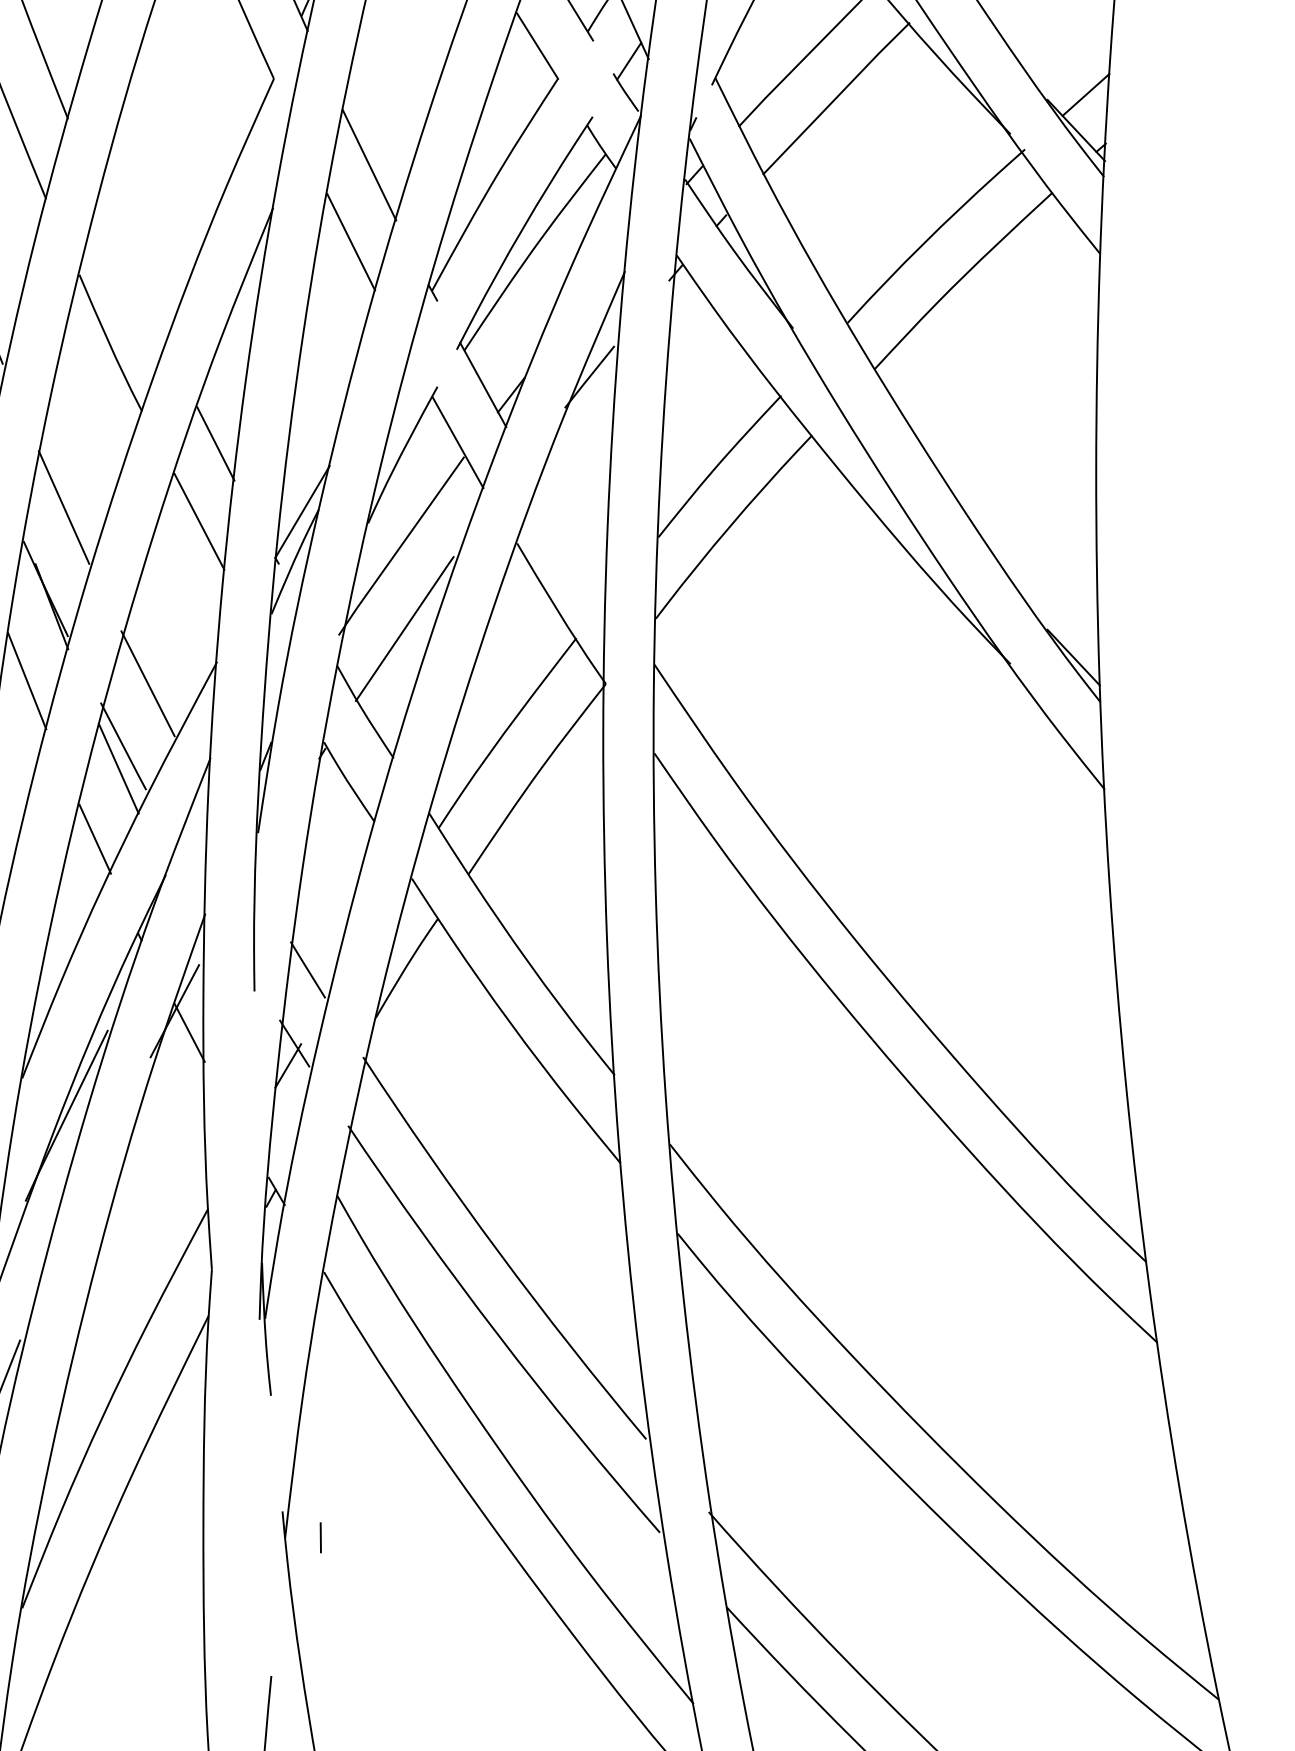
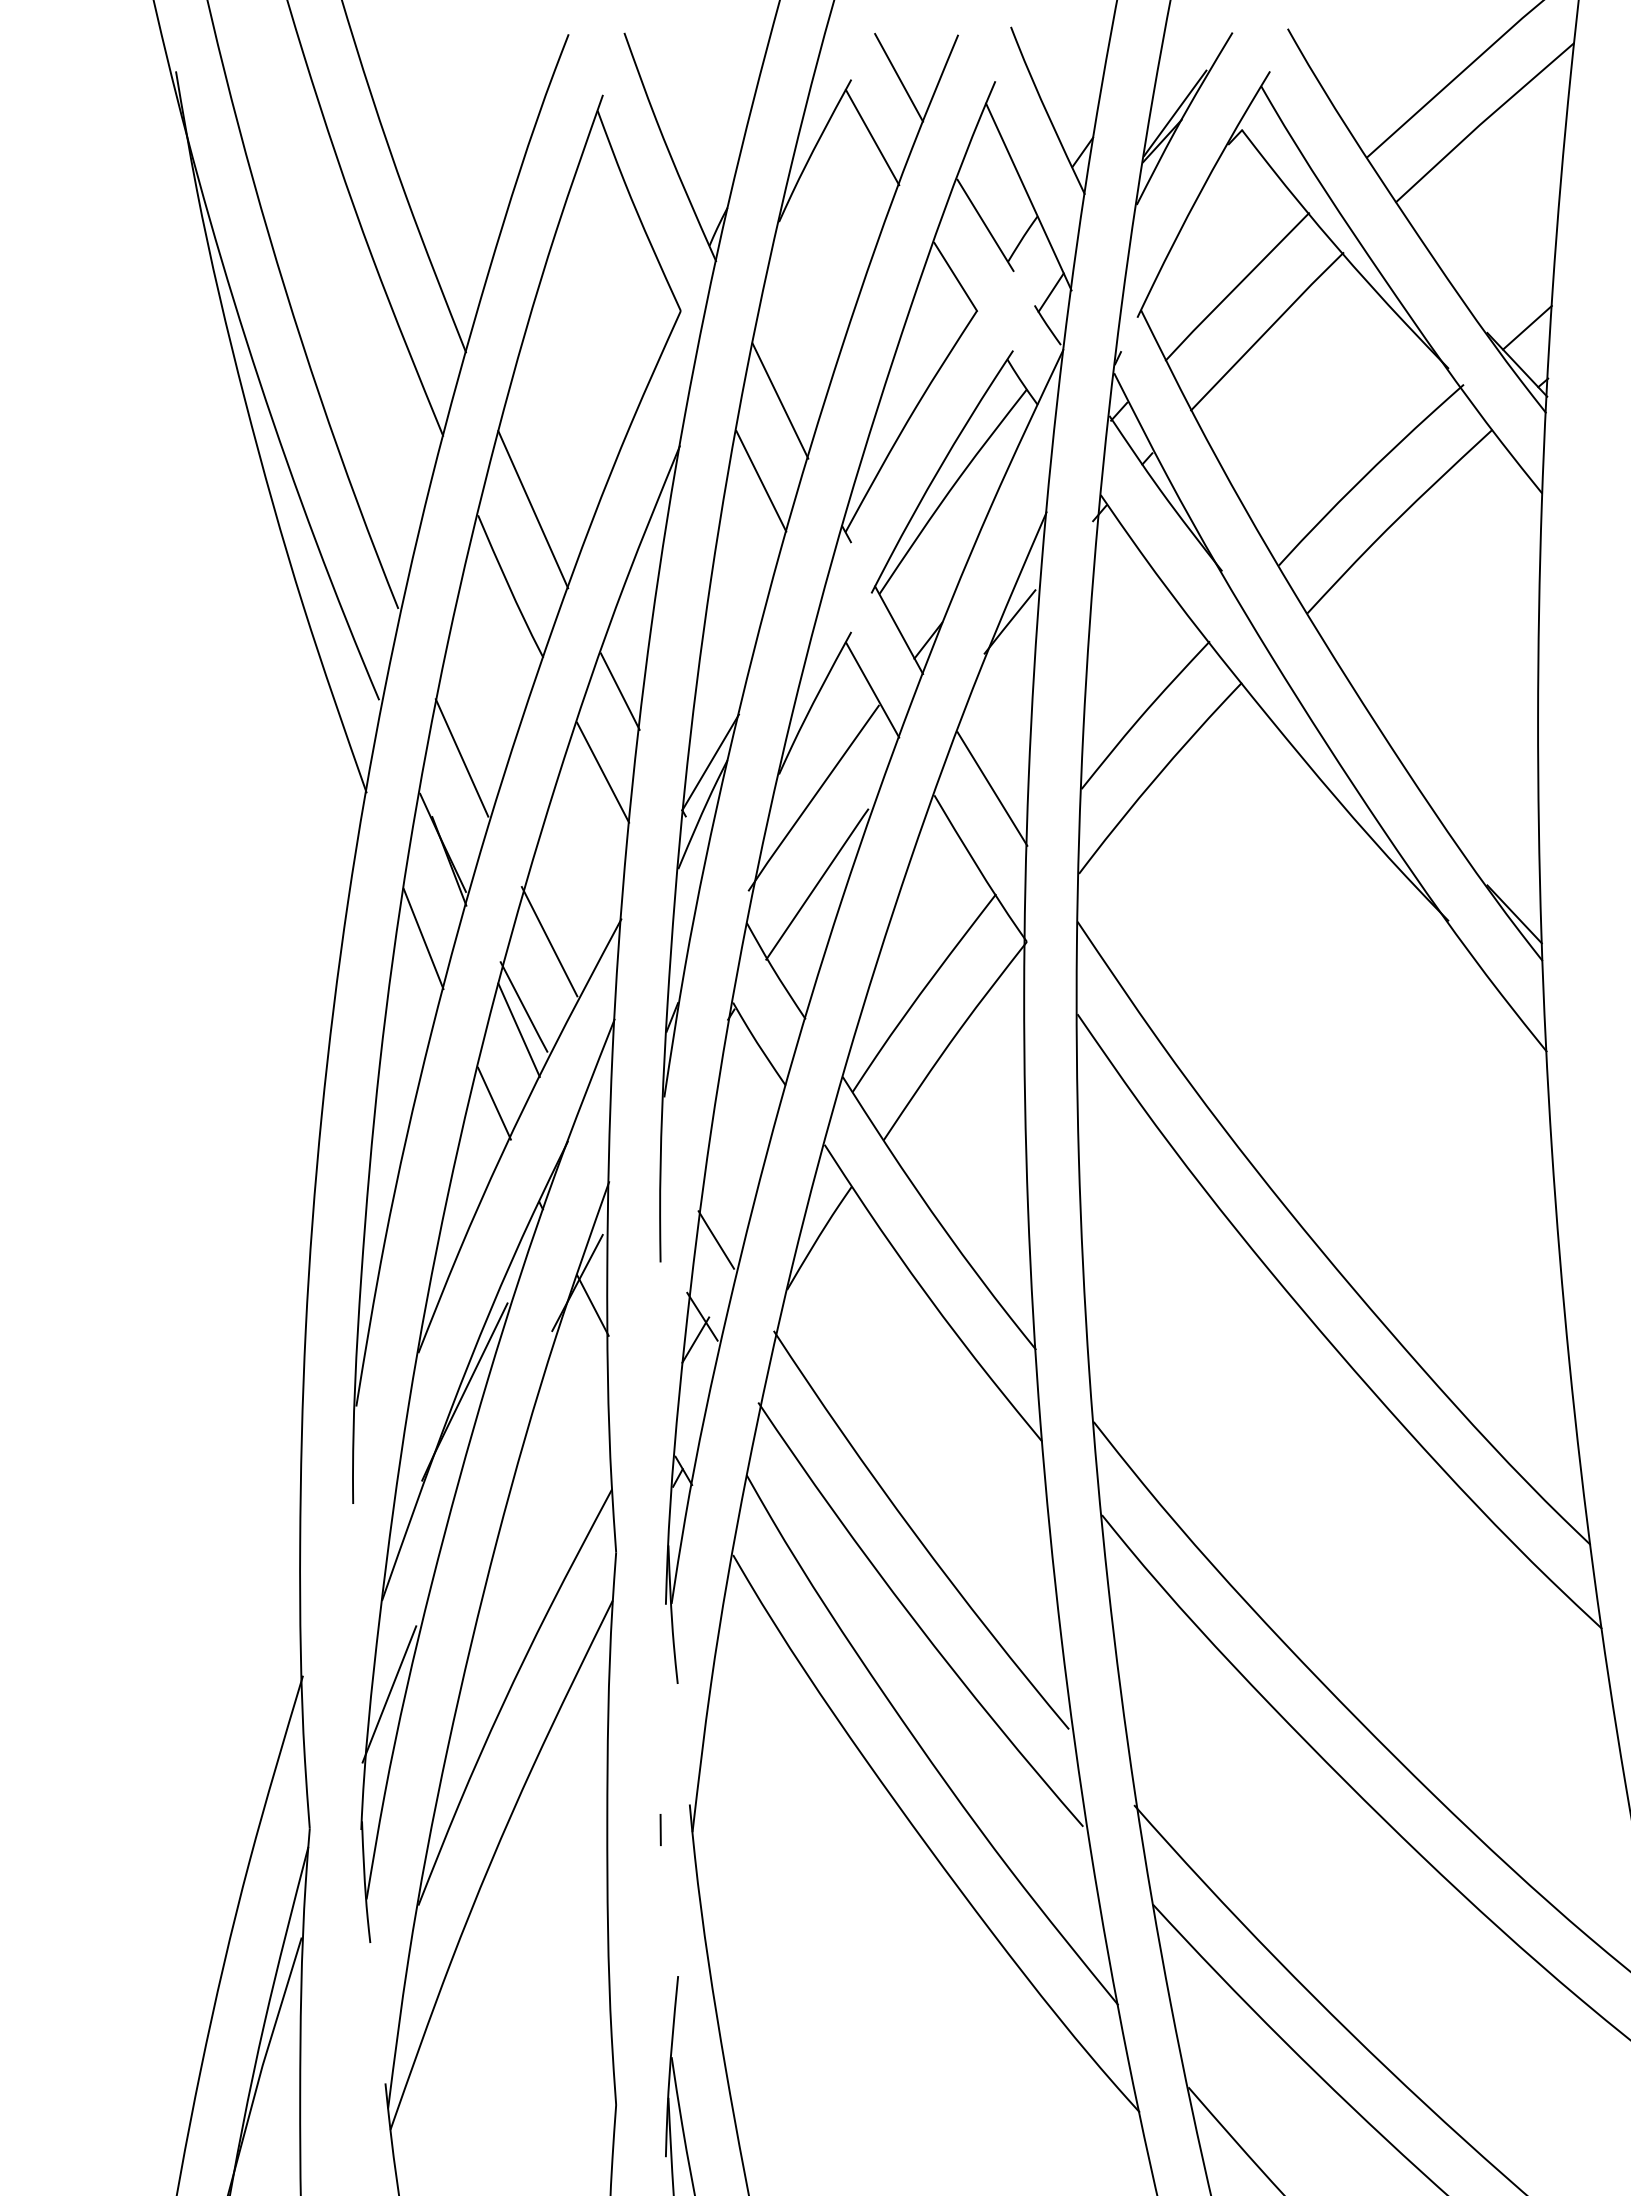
line: (132, 269) -> (533, 509), added
line: (572, 536) -> (992, 788), added
line: (320, 1537) -> (660, 1829), moved

